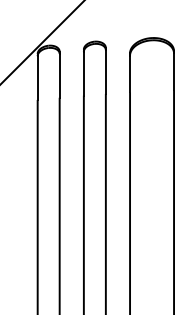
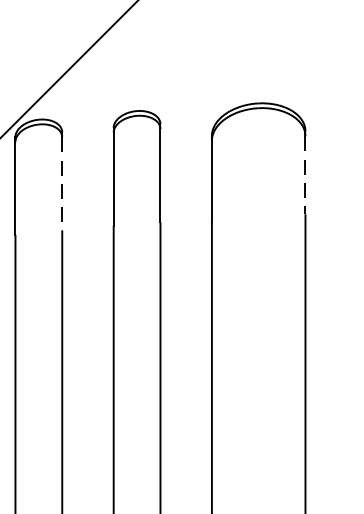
line: (174, 72) -> (306, 176), solid -> dashed
line: (59, 75) -> (61, 183), solid -> dashed

